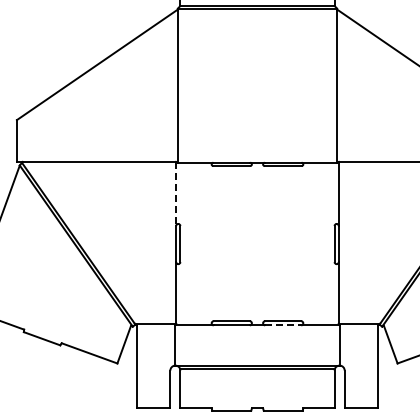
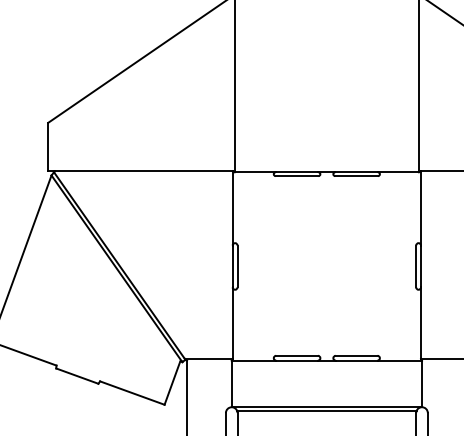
line: (176, 194) -> (233, 209), dashed -> solid
line: (283, 325) -> (356, 360), dashed -> solid

